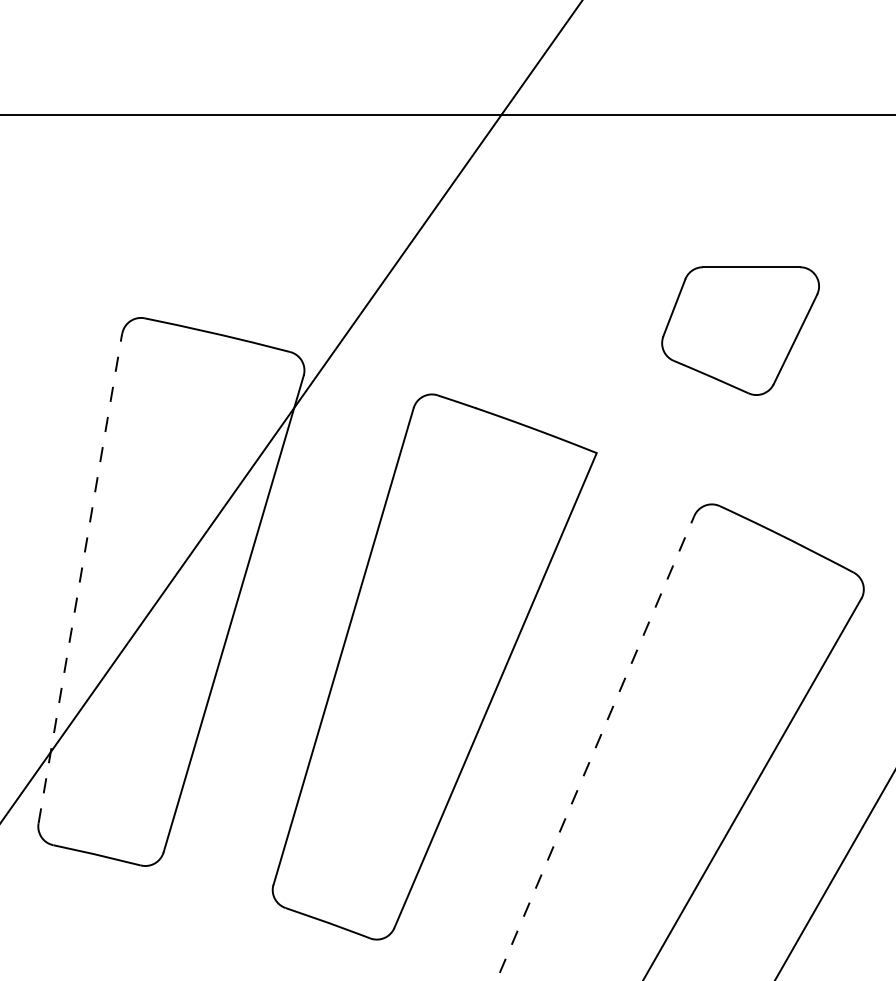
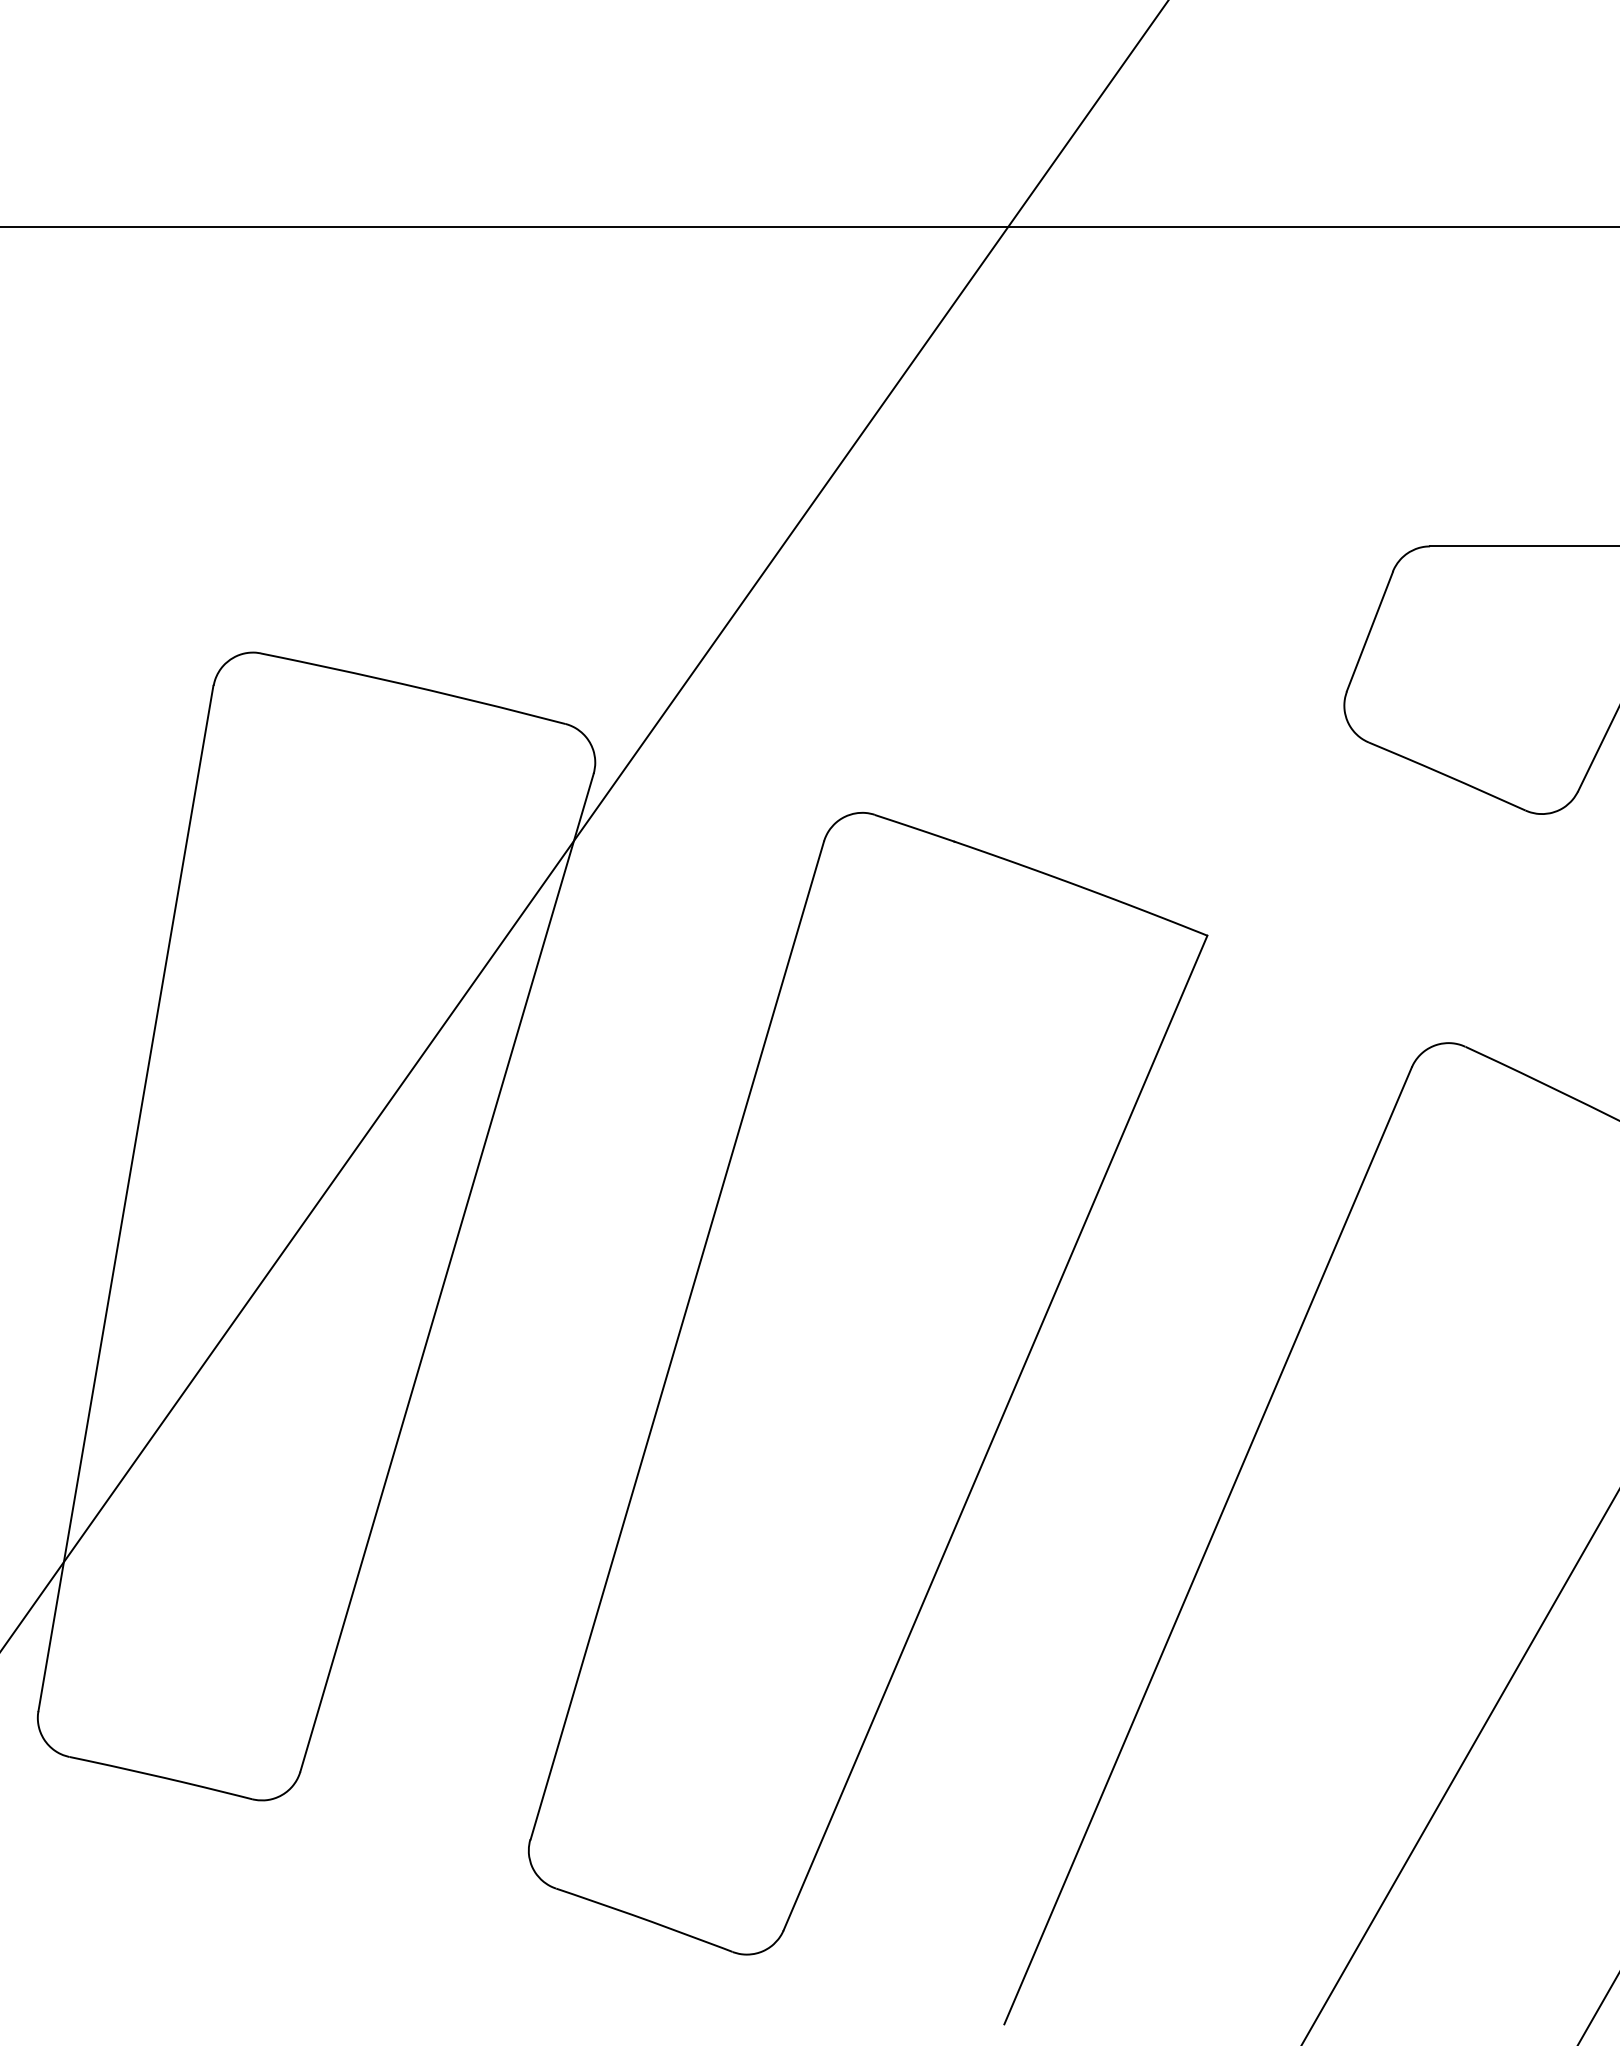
line: (80, 578) -> (126, 1198), dashed -> solid
line: (597, 743) -> (1209, 1543), dashed -> solid

